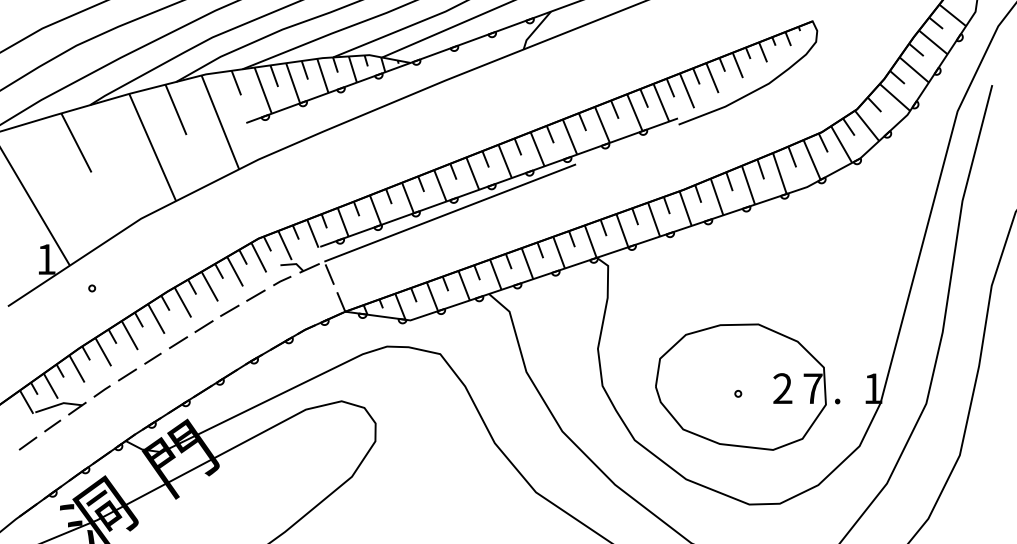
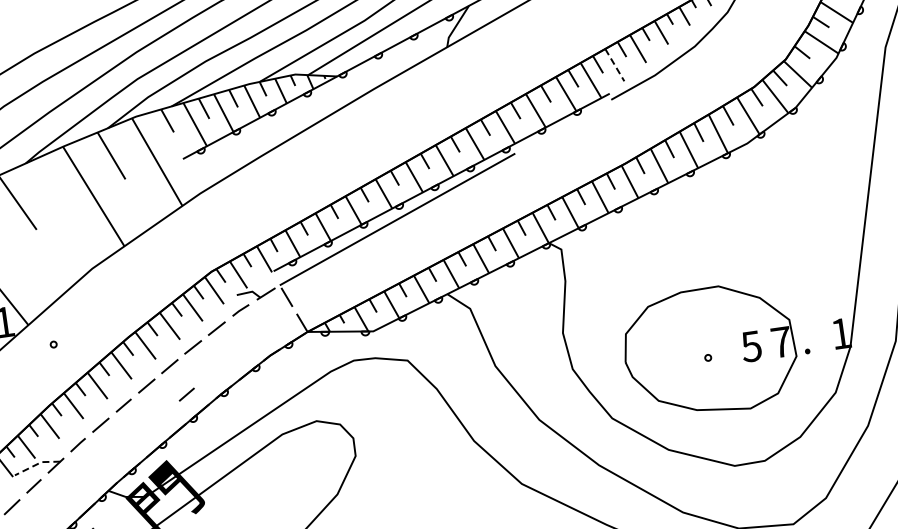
line: (687, 90) -> (615, 64), solid -> dashed
line: (216, 356) -> (186, 394), added
text: (782, 388) -> (751, 346), 2 -> 5
line: (58, 404) -> (36, 464), solid -> dashed

